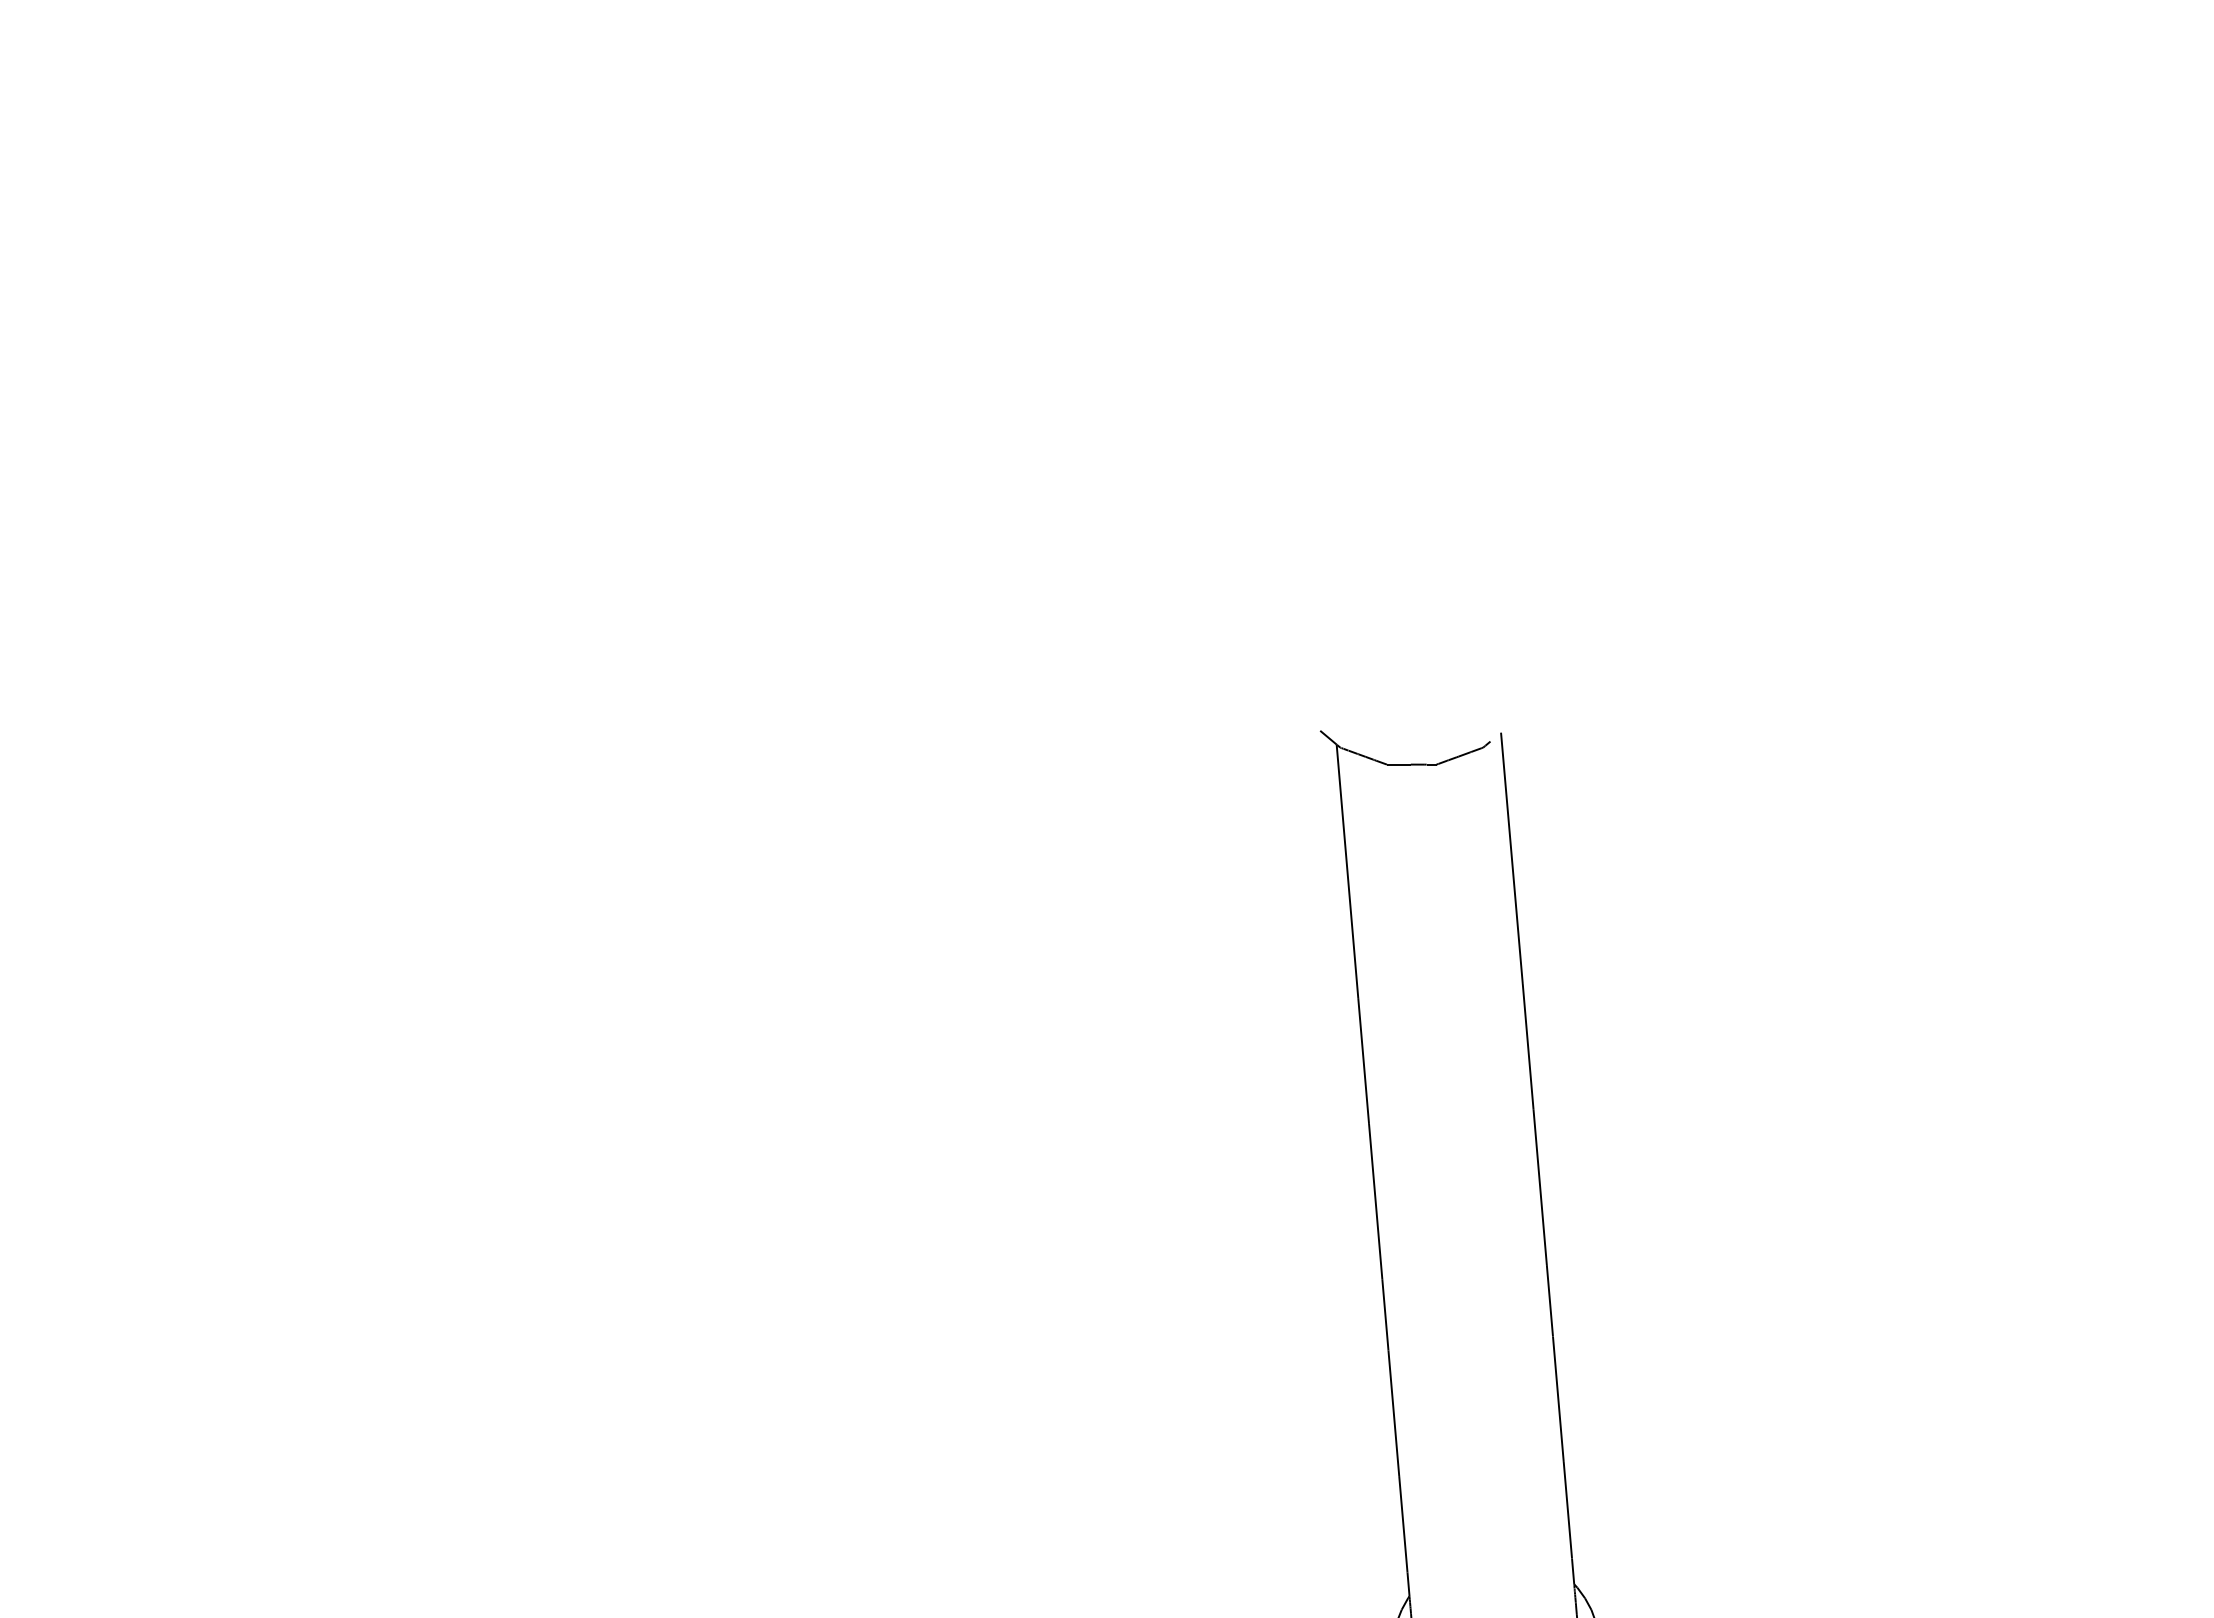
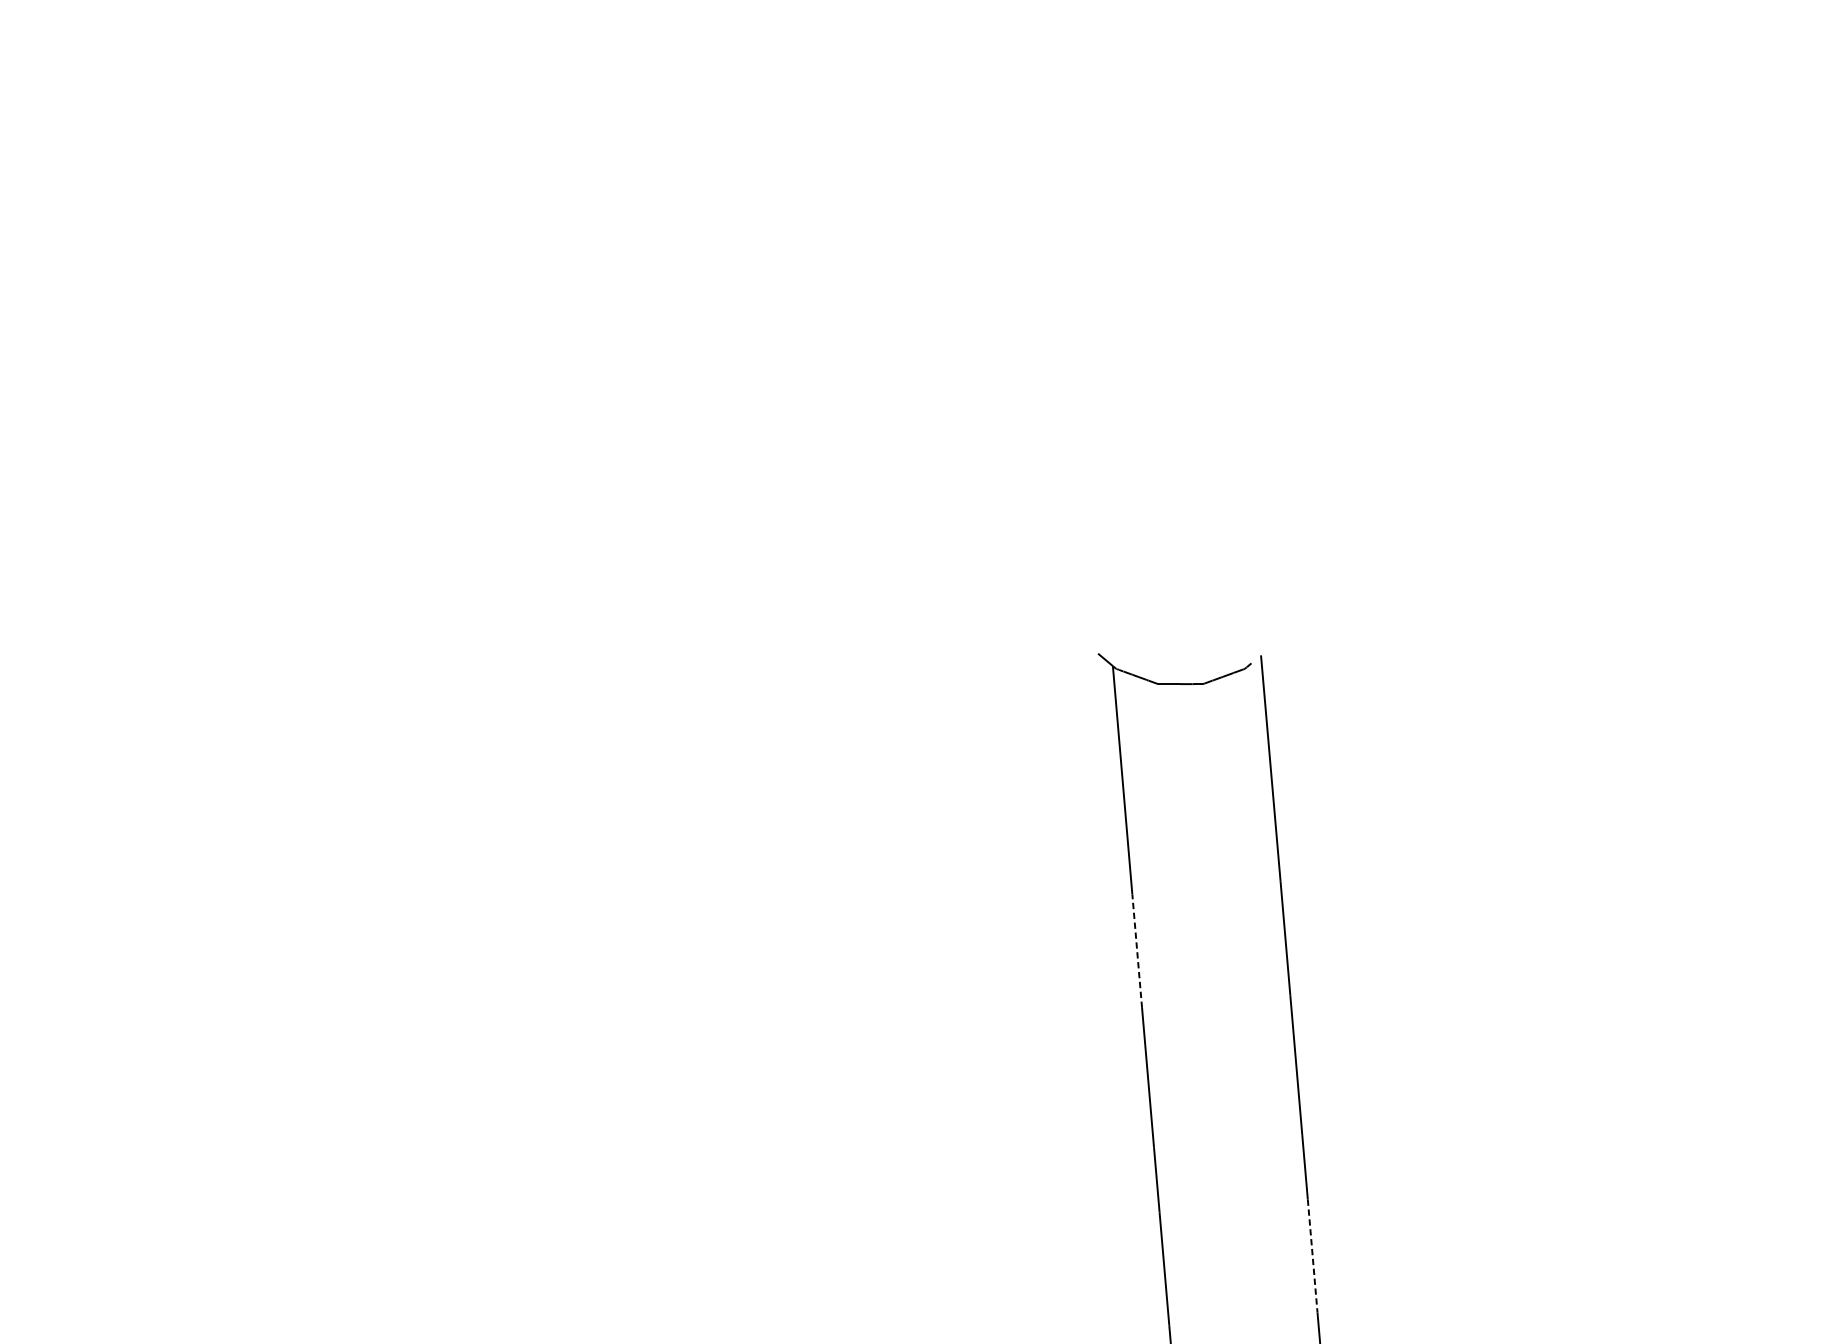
line: (1363, 1060) -> (1137, 950), solid -> dashed
line: (1558, 1399) -> (1312, 1256), solid -> dashed

